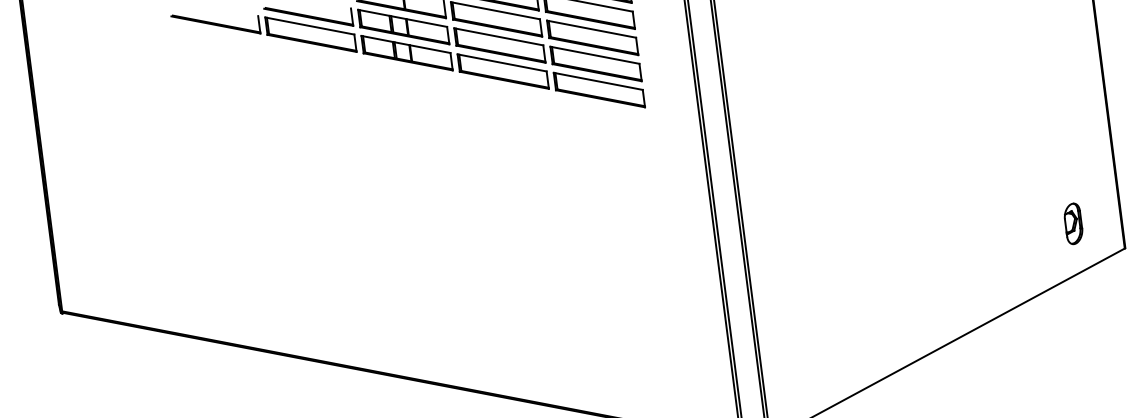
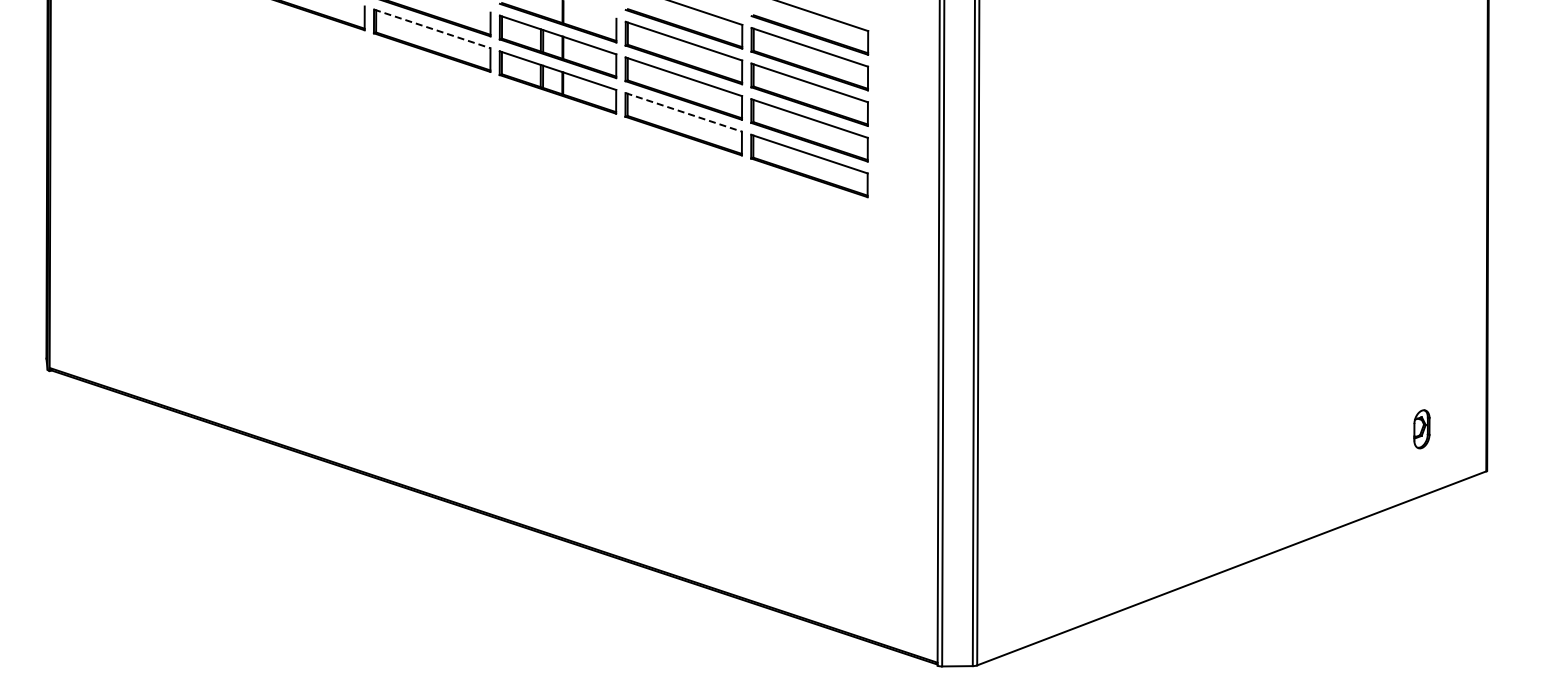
line: (310, 26) -> (432, 29), solid -> dashed
line: (502, 62) -> (684, 112), solid -> dashed
part: (1073, 224) -> (1421, 429), size x0.7

